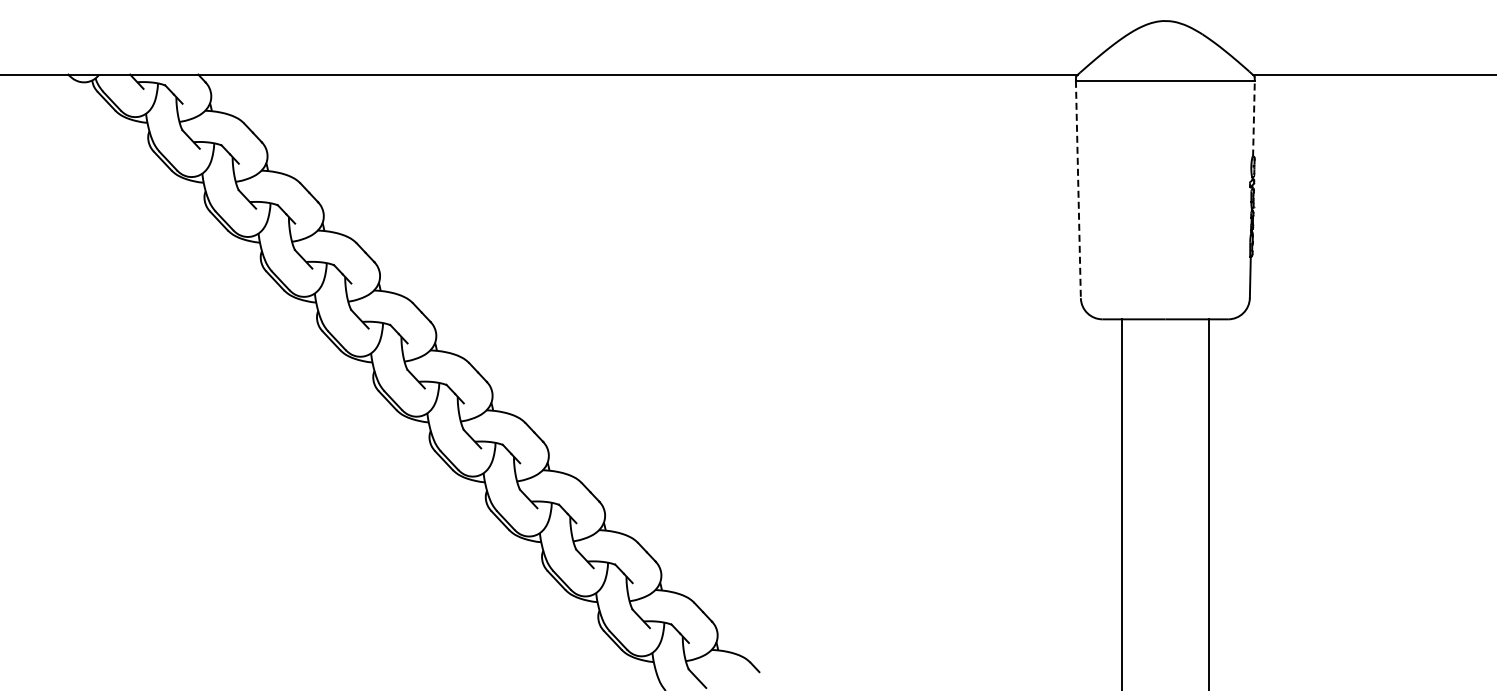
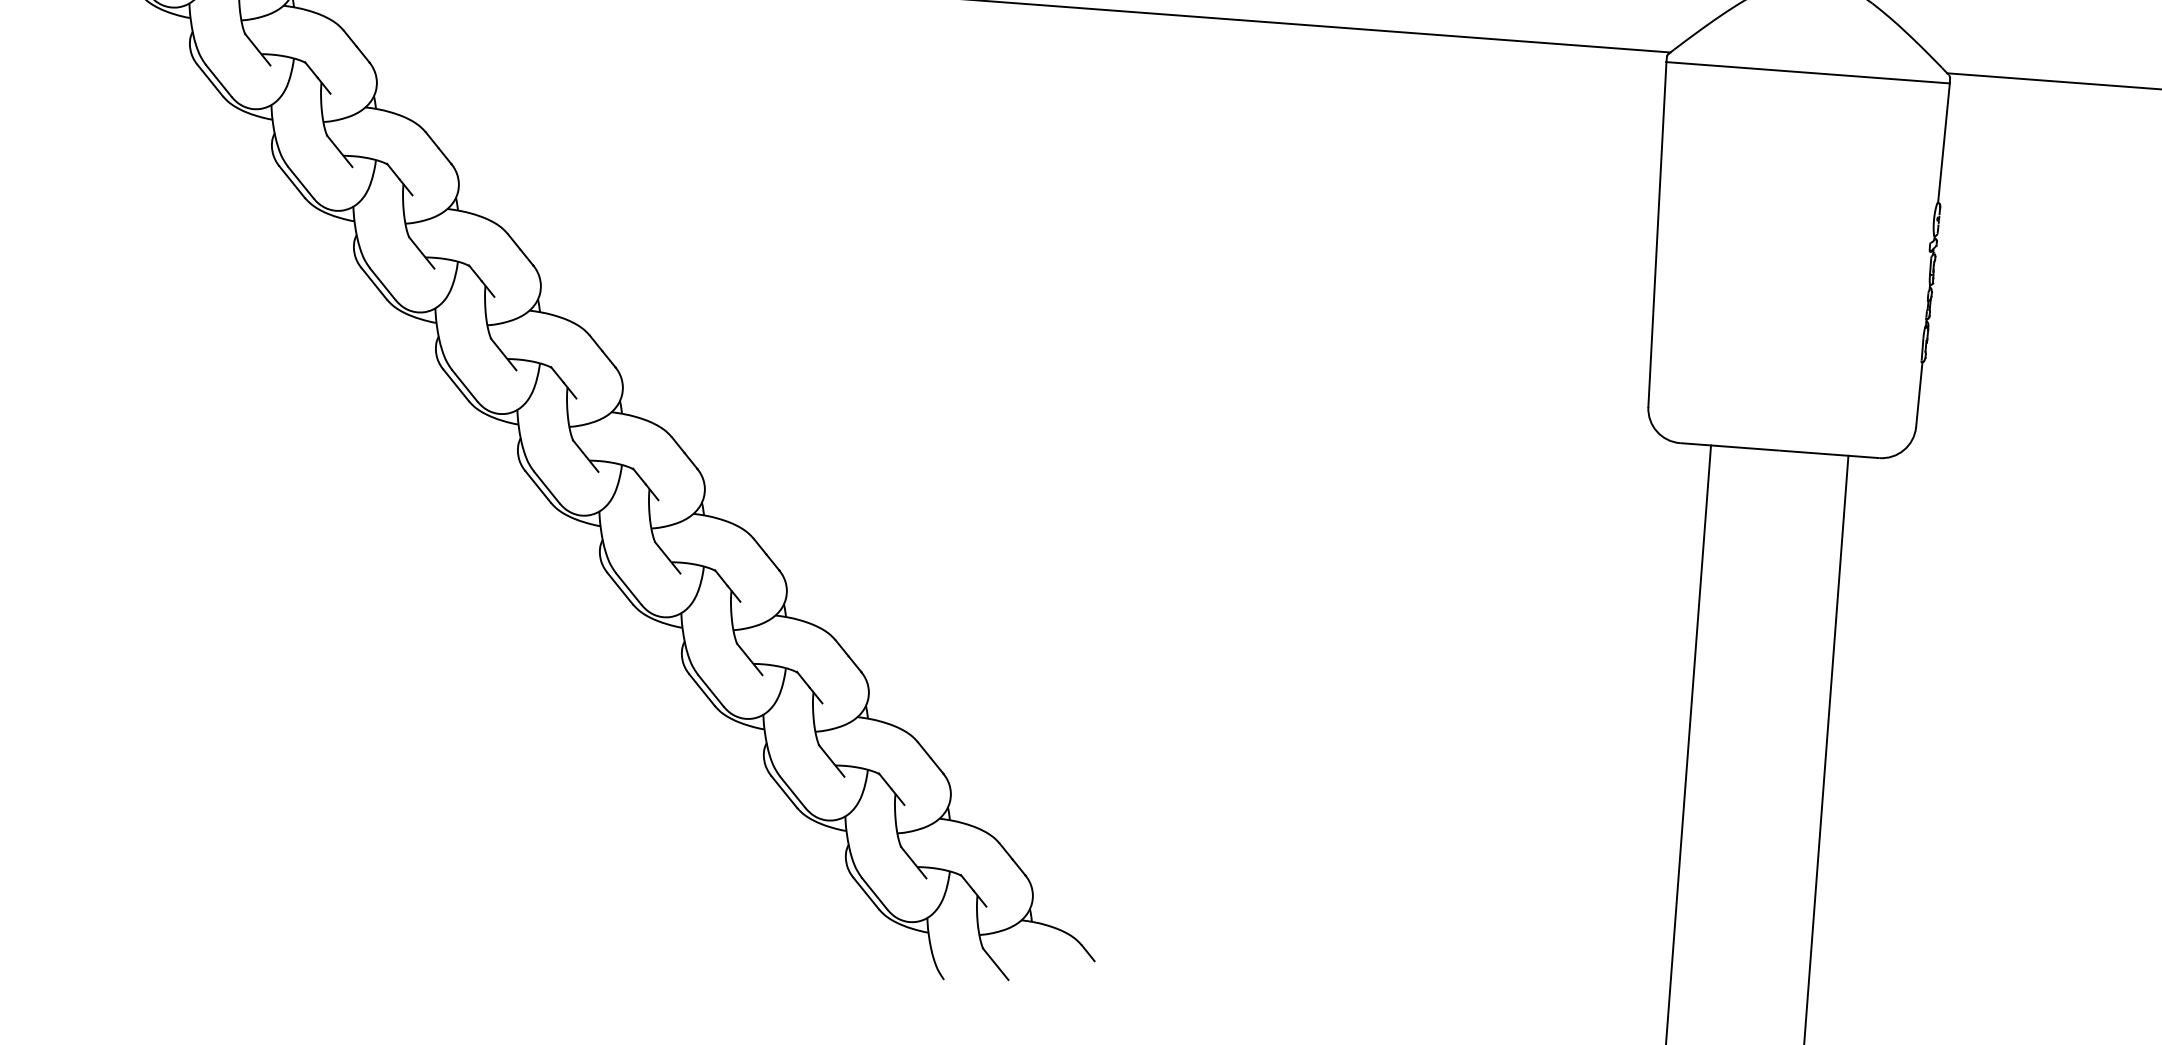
line: (1253, 118) -> (1943, 142), dashed -> solid
line: (1078, 189) -> (1657, 234), dashed -> solid

